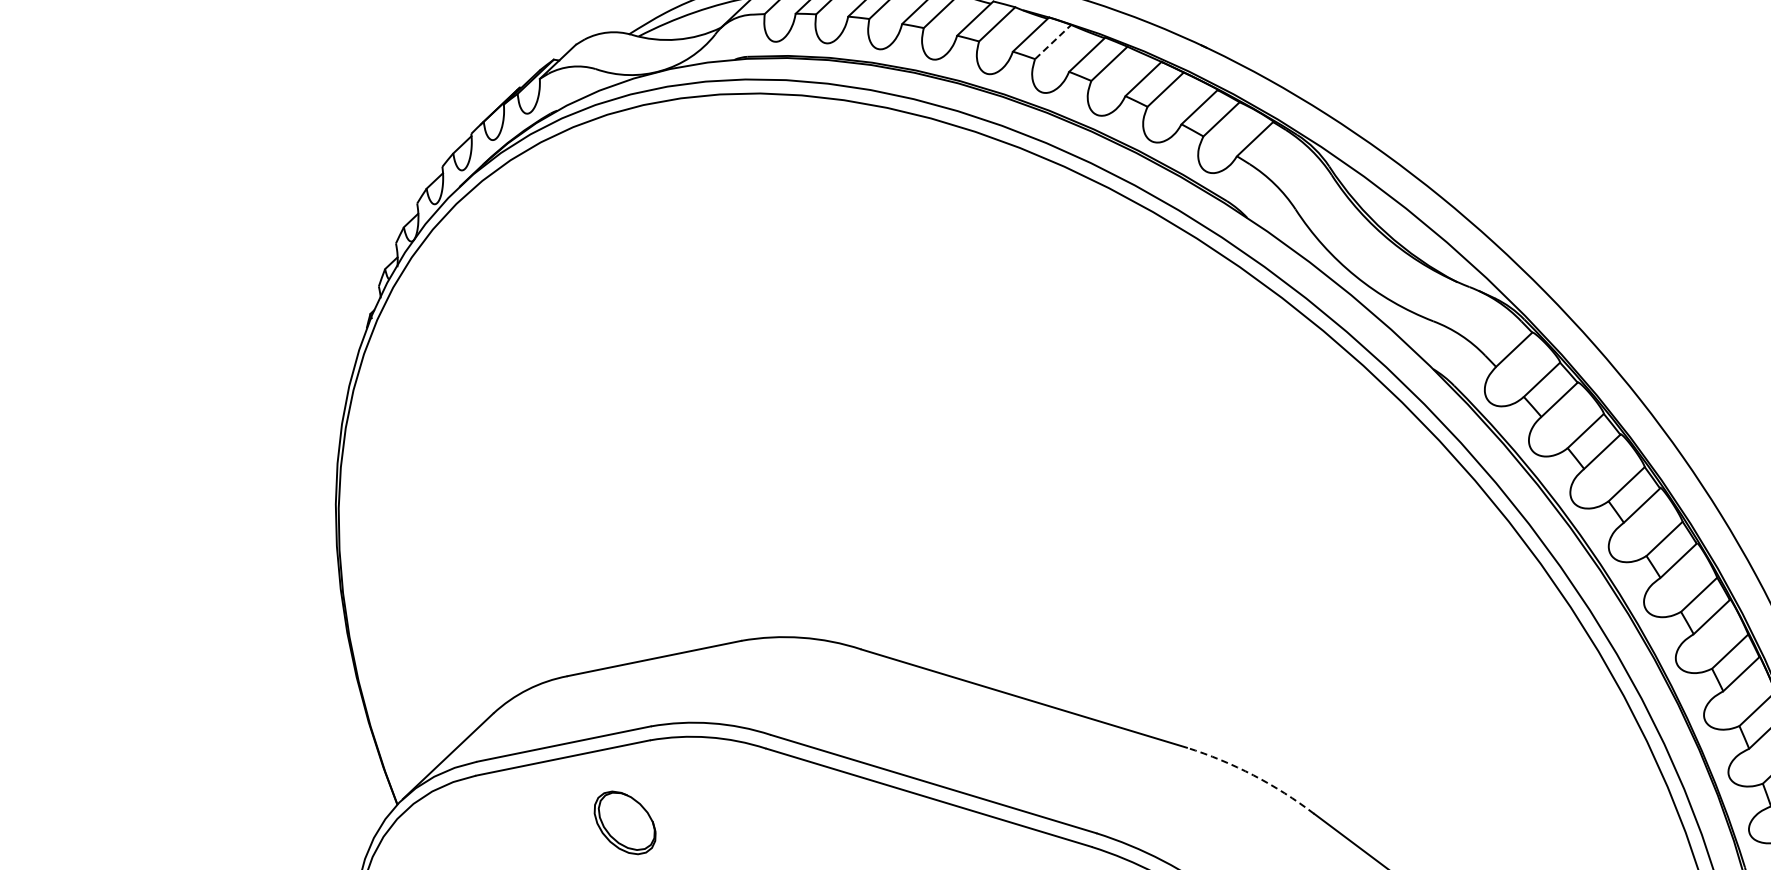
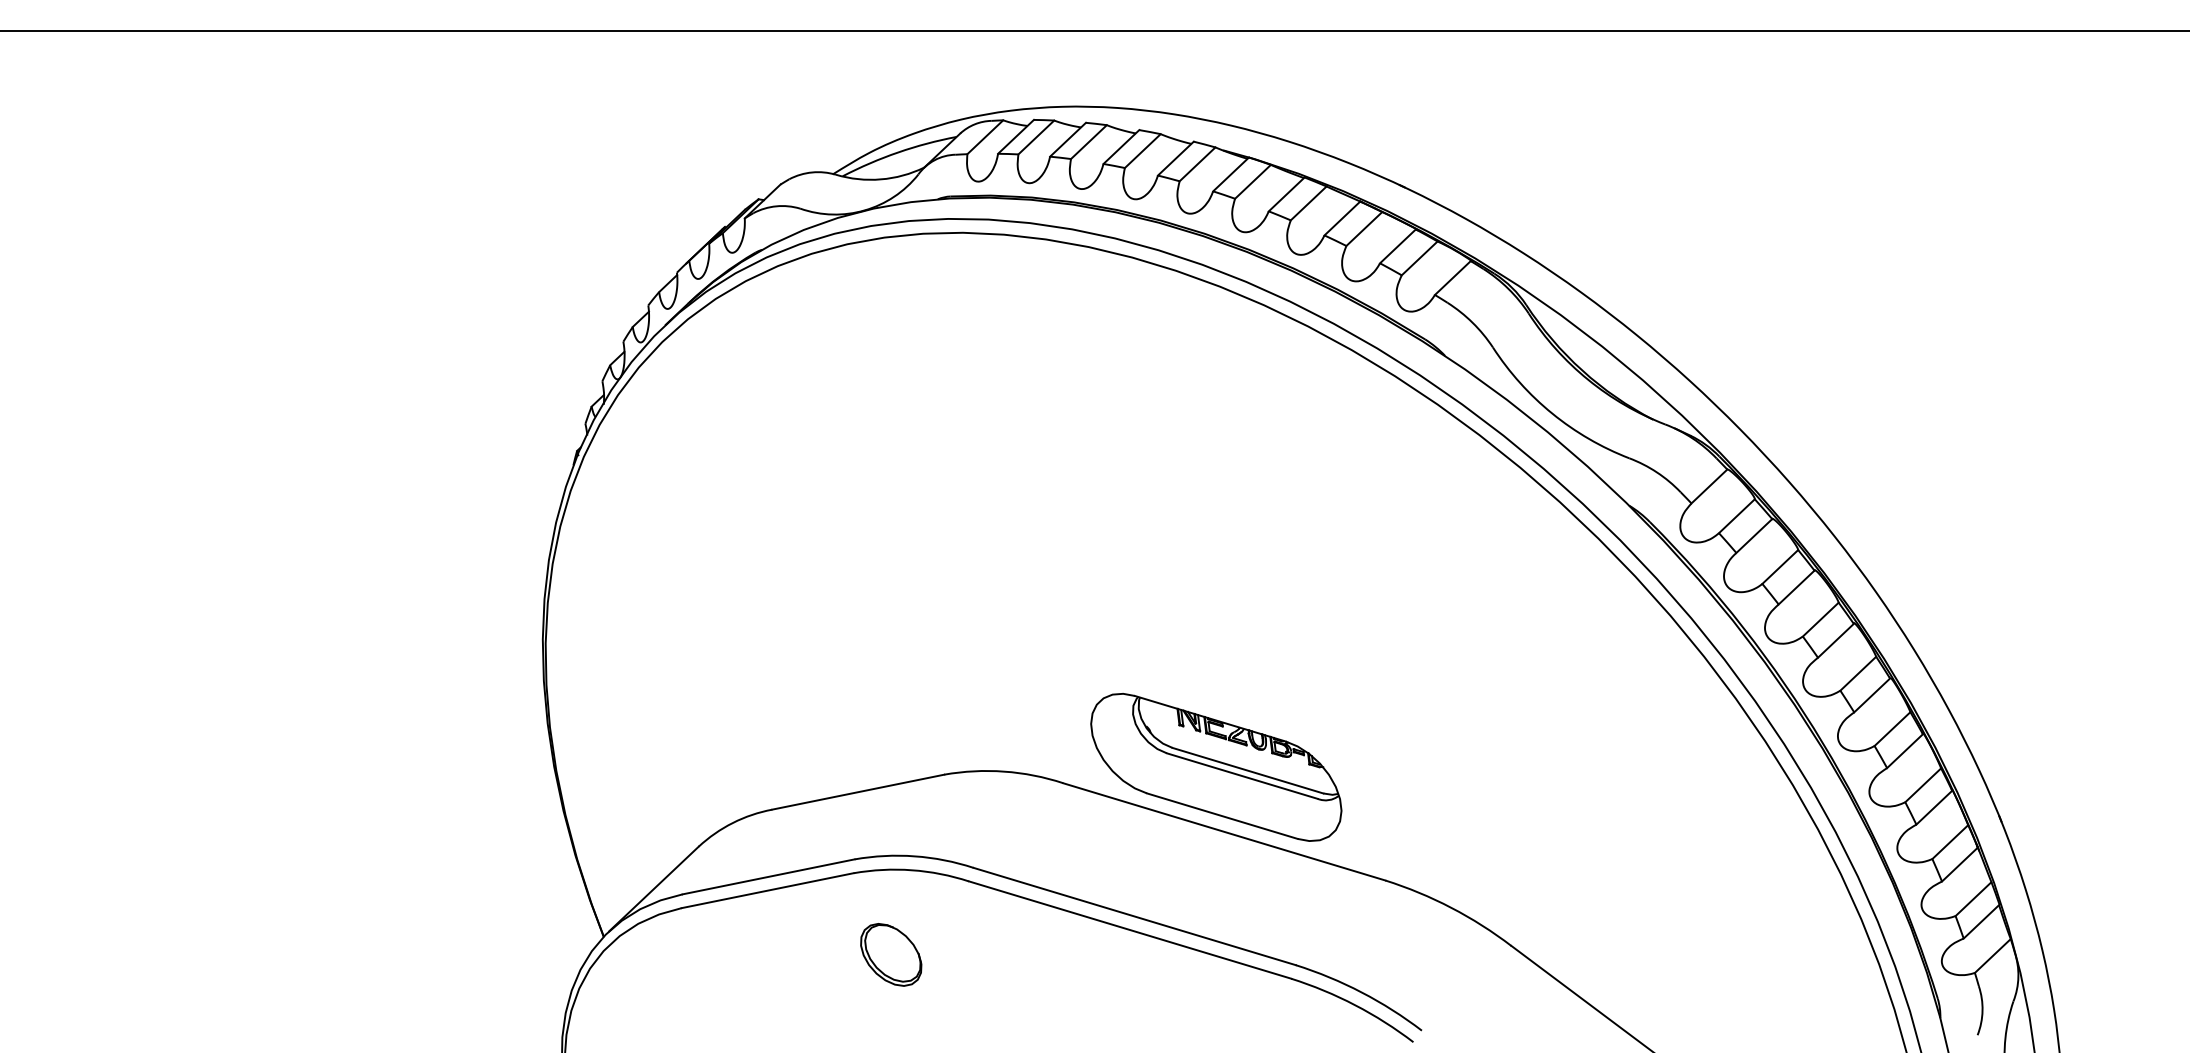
line: (1052, 41) -> (1252, 181), dashed -> solid
part: (1016, 633) -> (1216, 767), added
arc: (1253, 775) -> (1451, 907), dashed -> solid
part: (625, 822) -> (891, 954), moved

